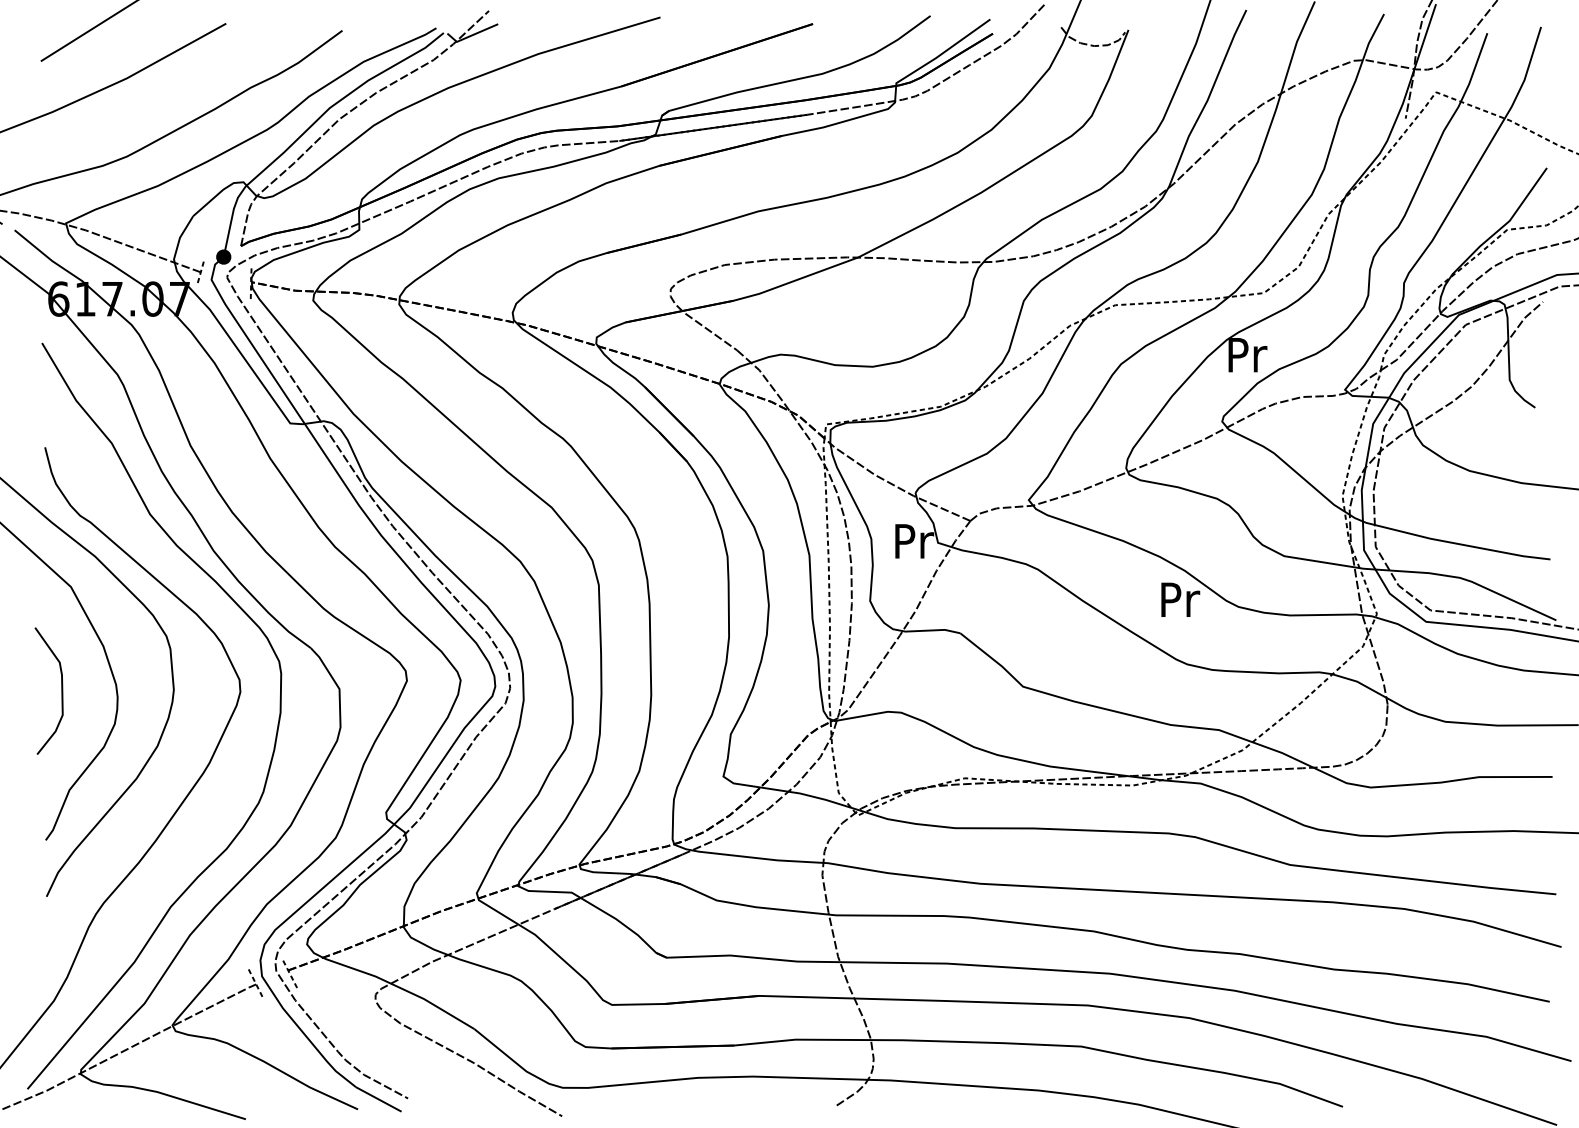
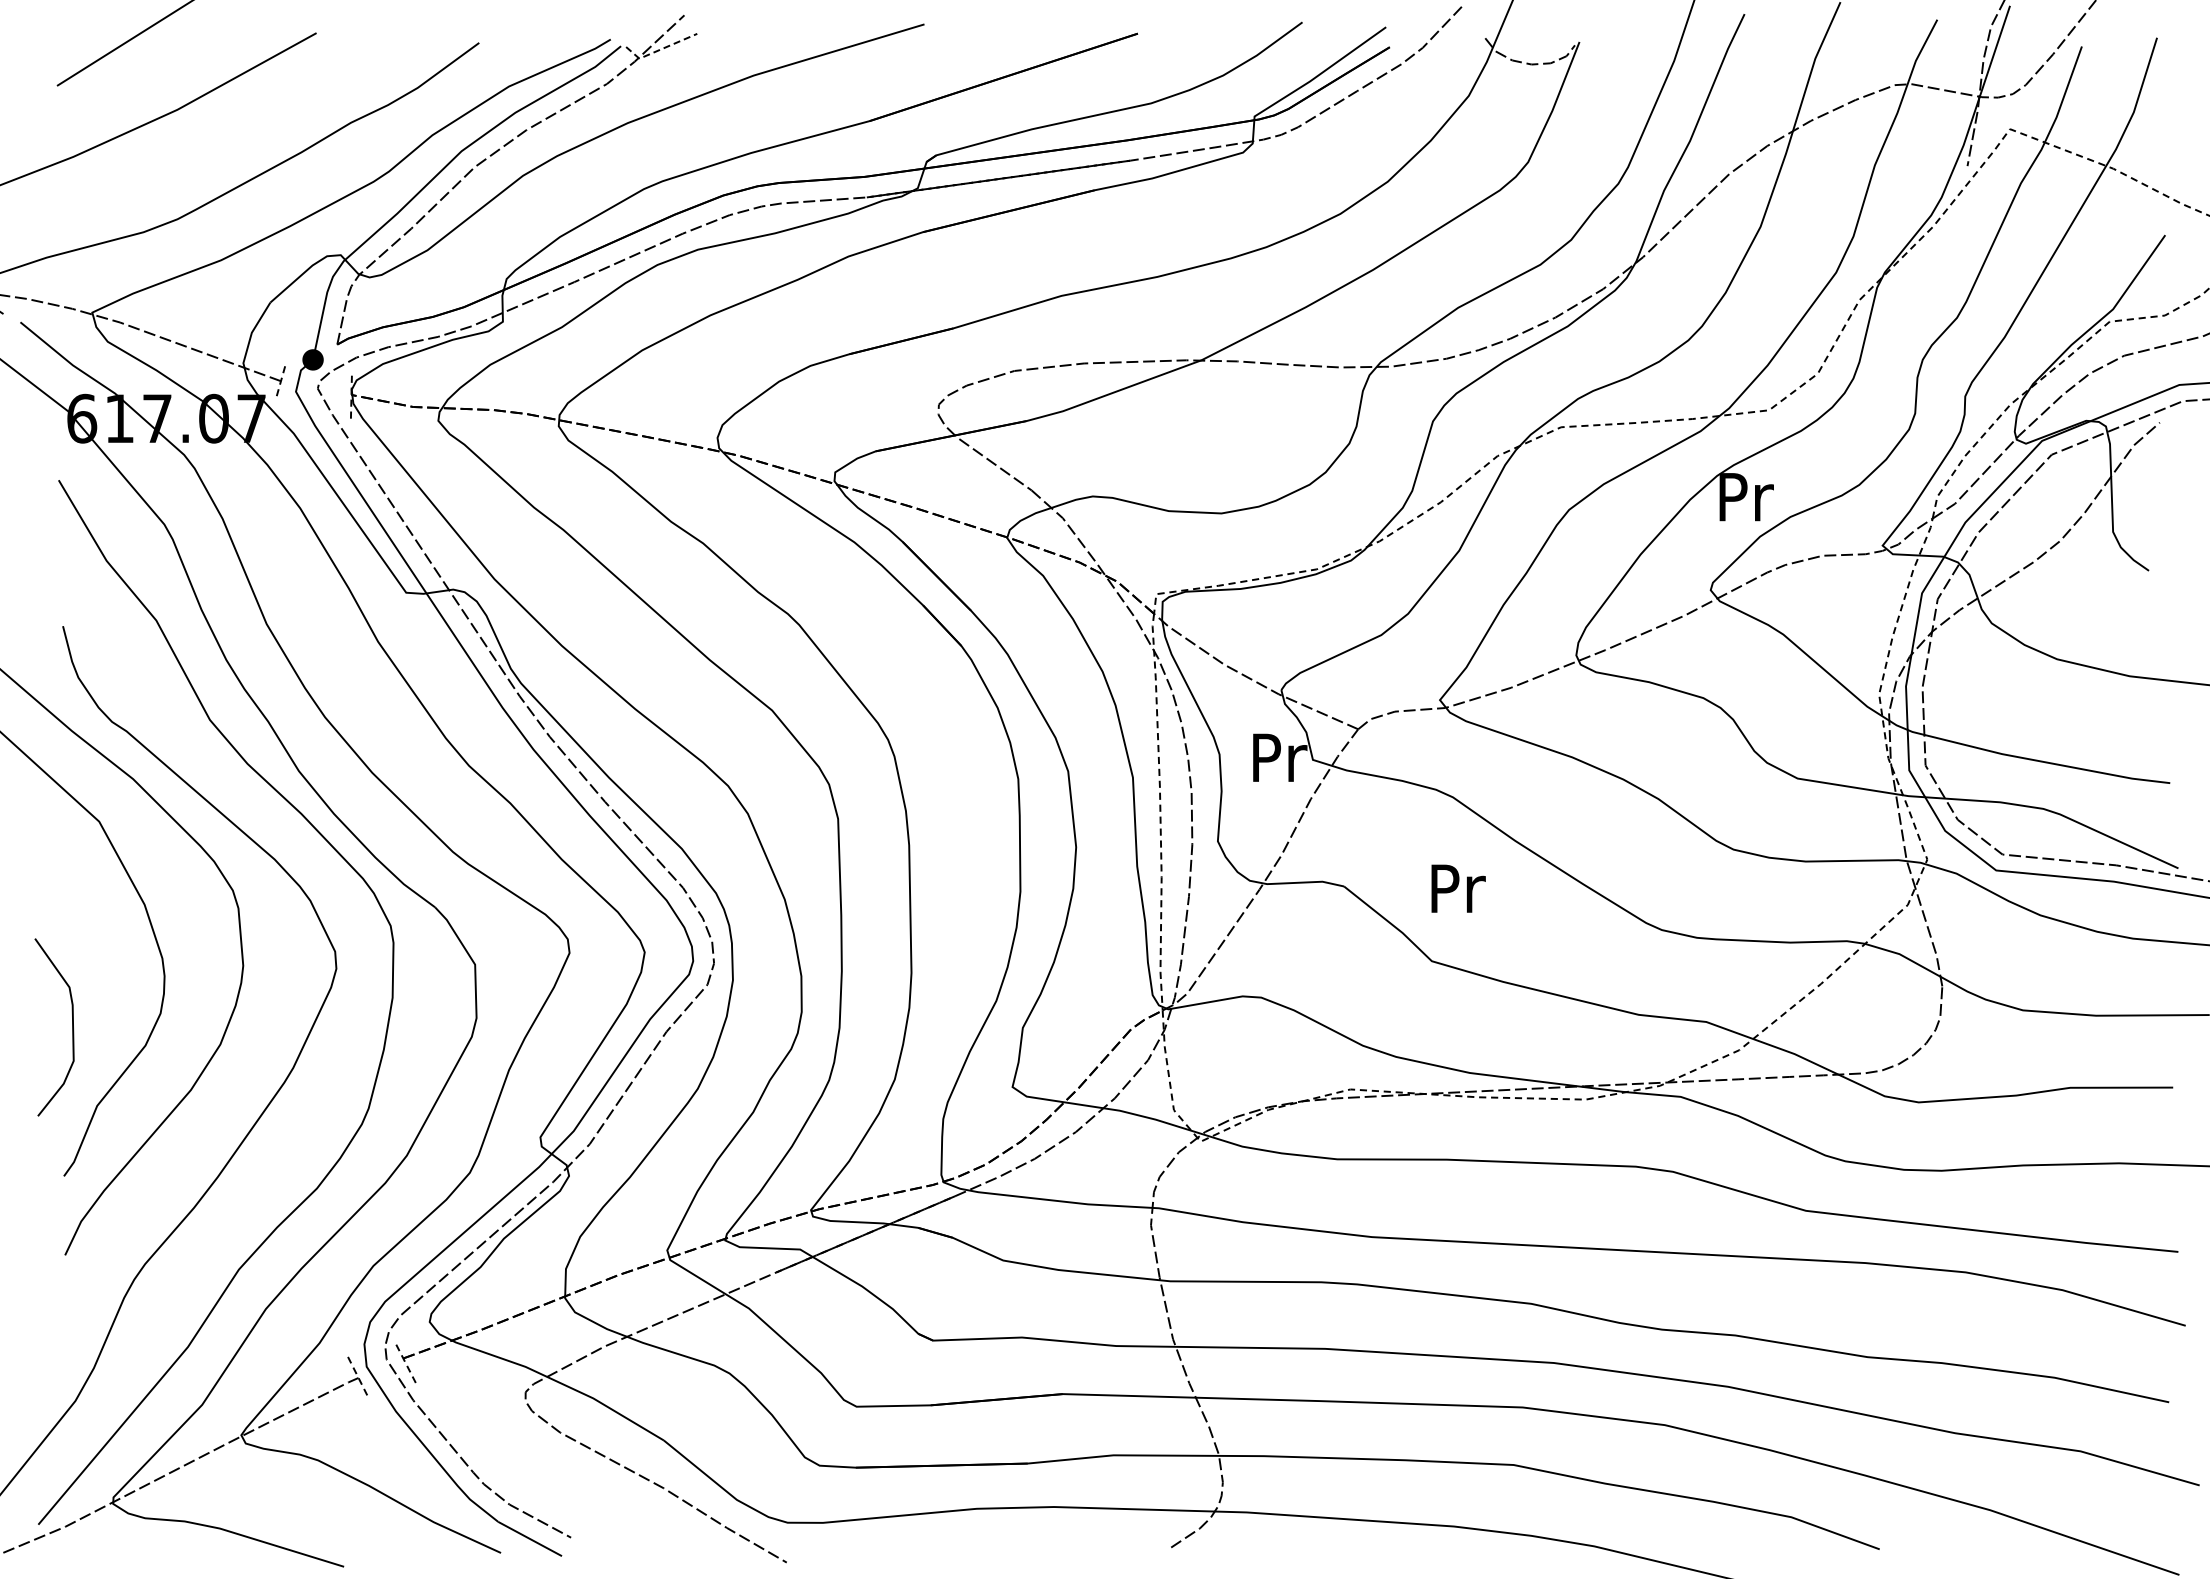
line: (471, 36) -> (659, 50), solid -> dashed
text: (1180, 599) -> (1458, 888), moved
curve: (61, 691) -> (72, 1027), moved

